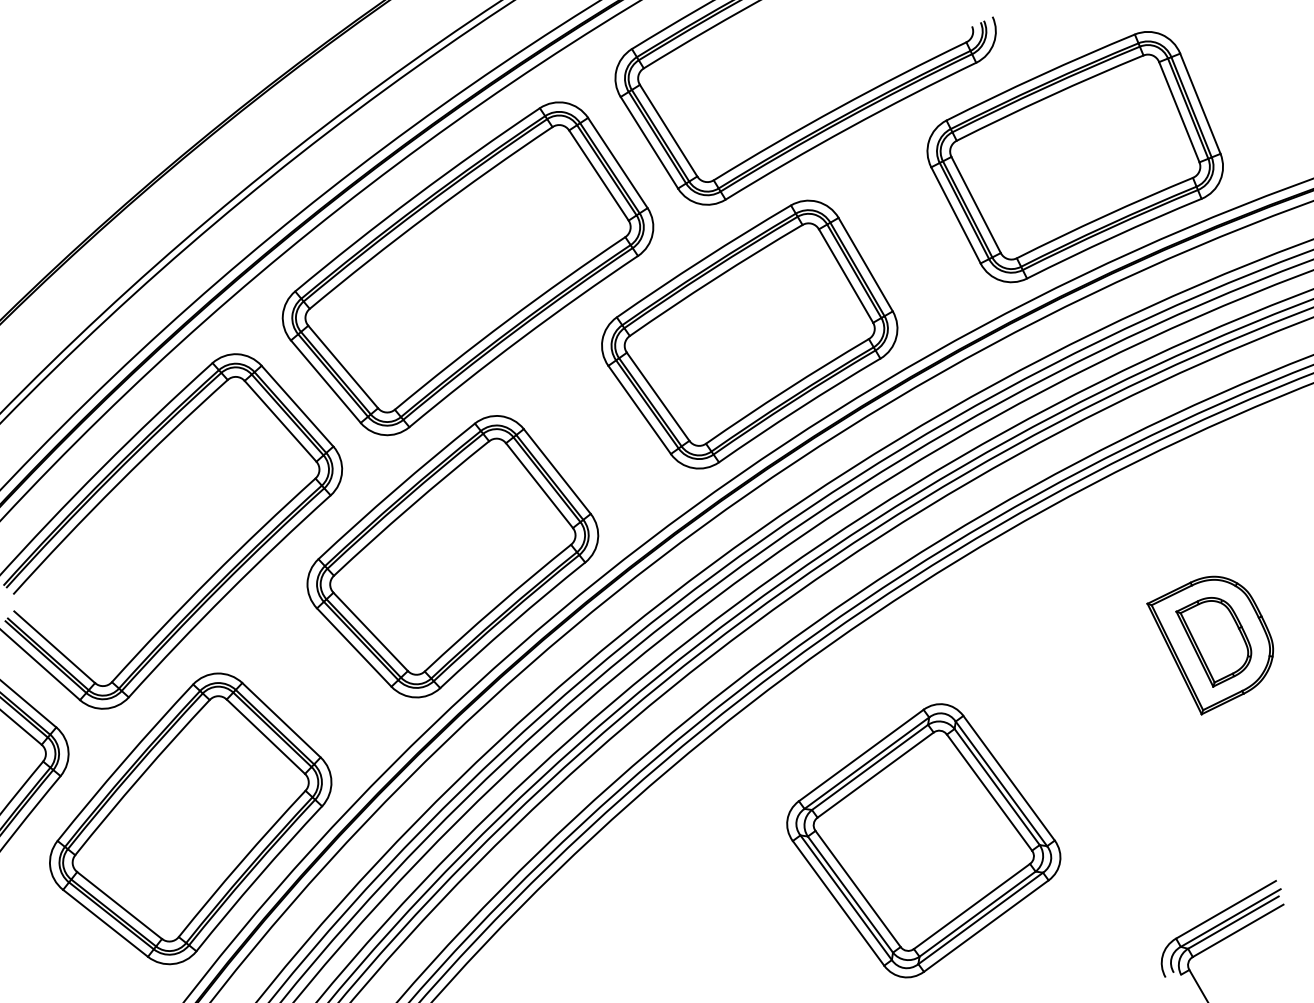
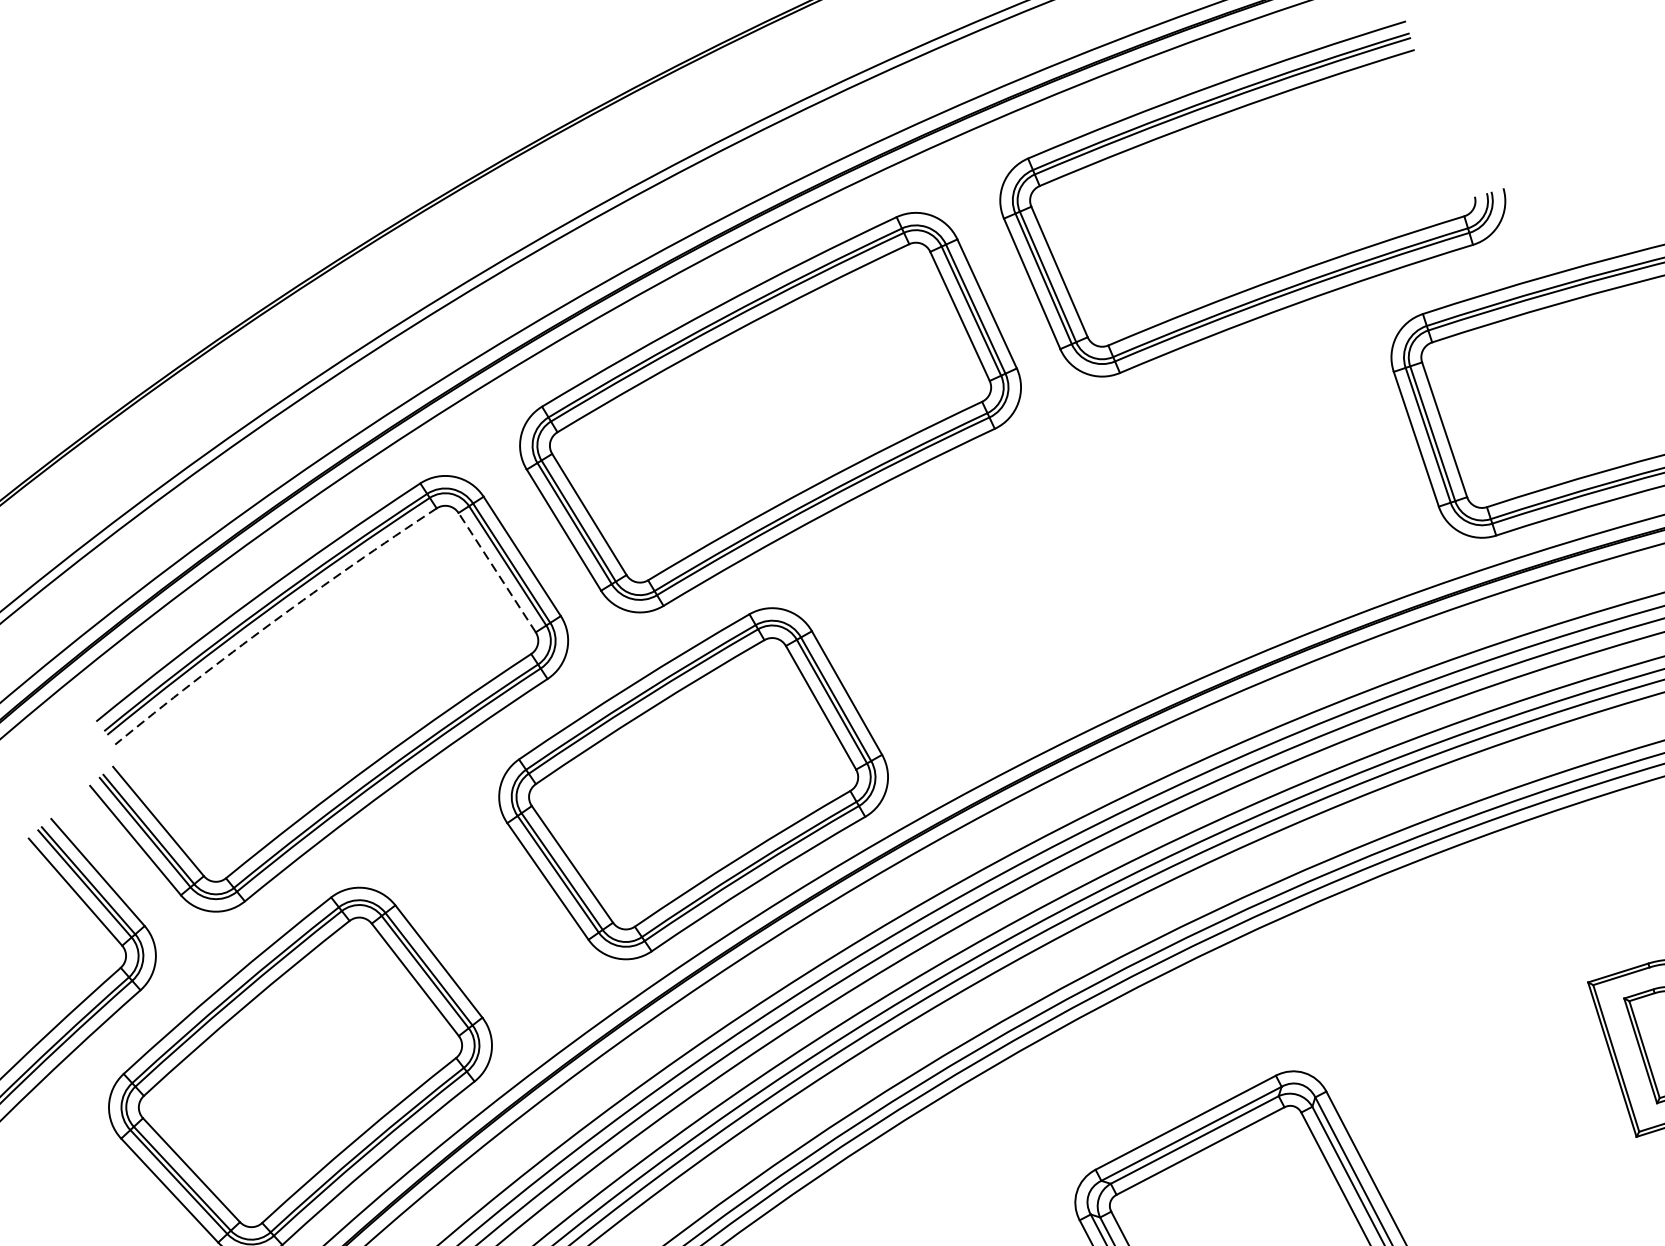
part: (749, 334) -> (1124, 553), removed
line: (280, 420) -> (497, 571), solid -> dashed
arc: (117, 484) -> (272, 622), solid -> dashed

